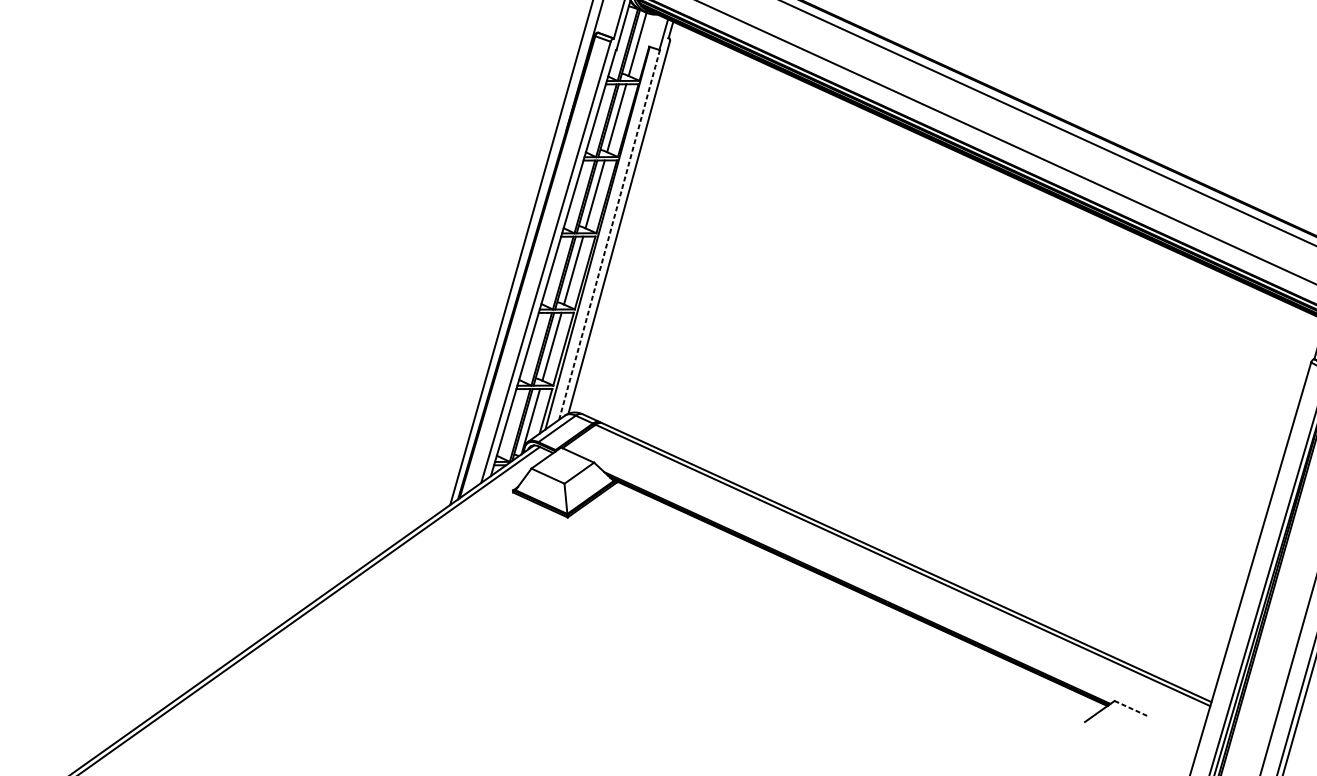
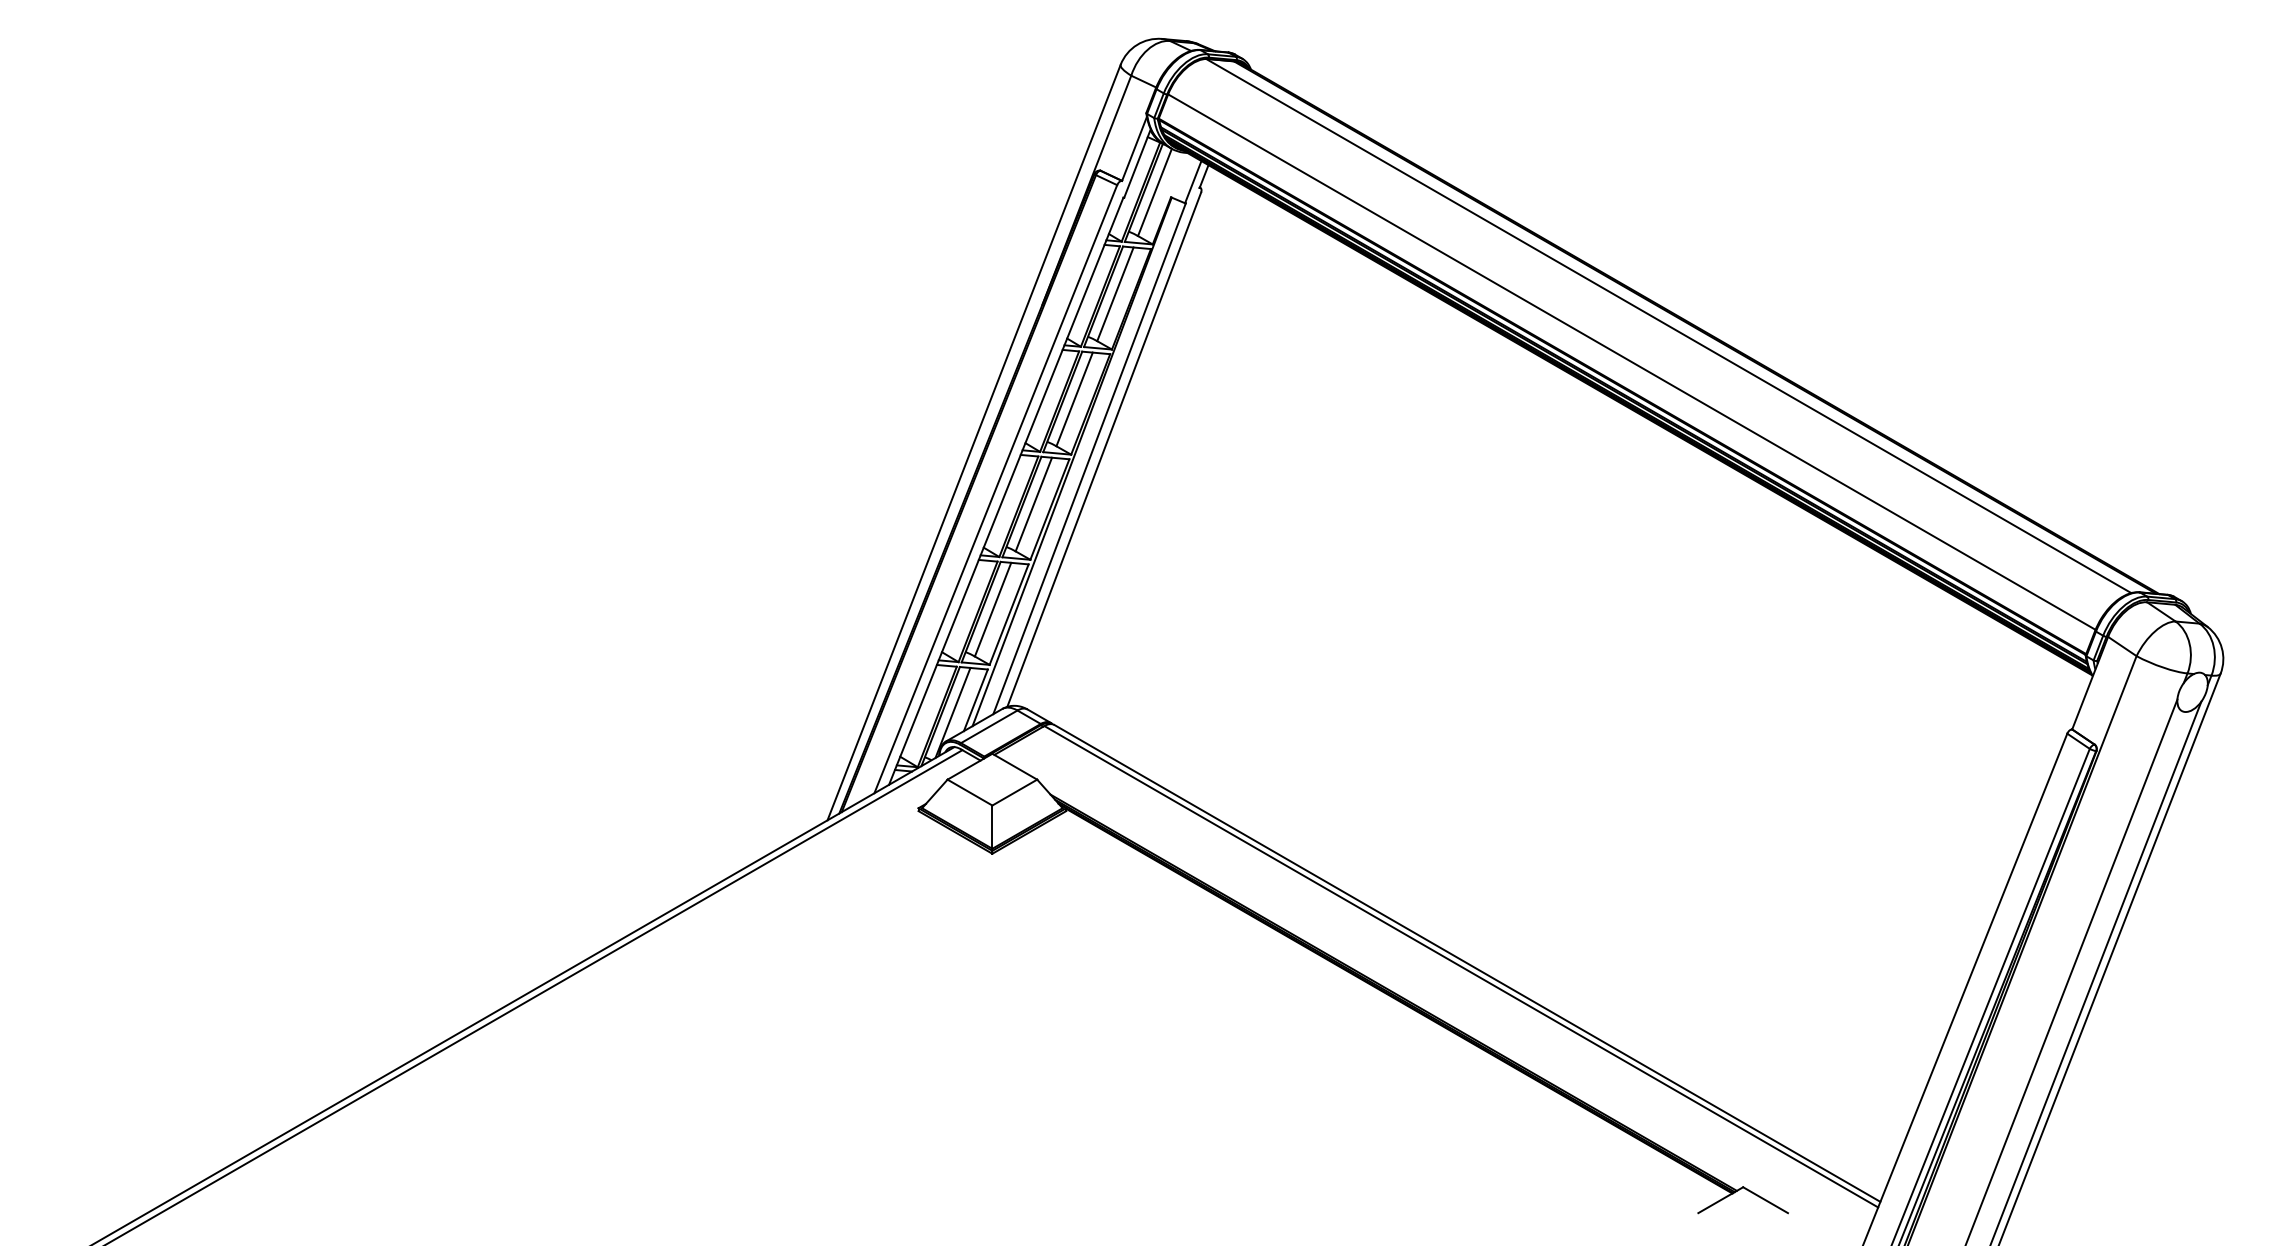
line: (609, 234) -> (1089, 458), dashed -> solid
line: (1131, 708) -> (1765, 1200), dashed -> solid

